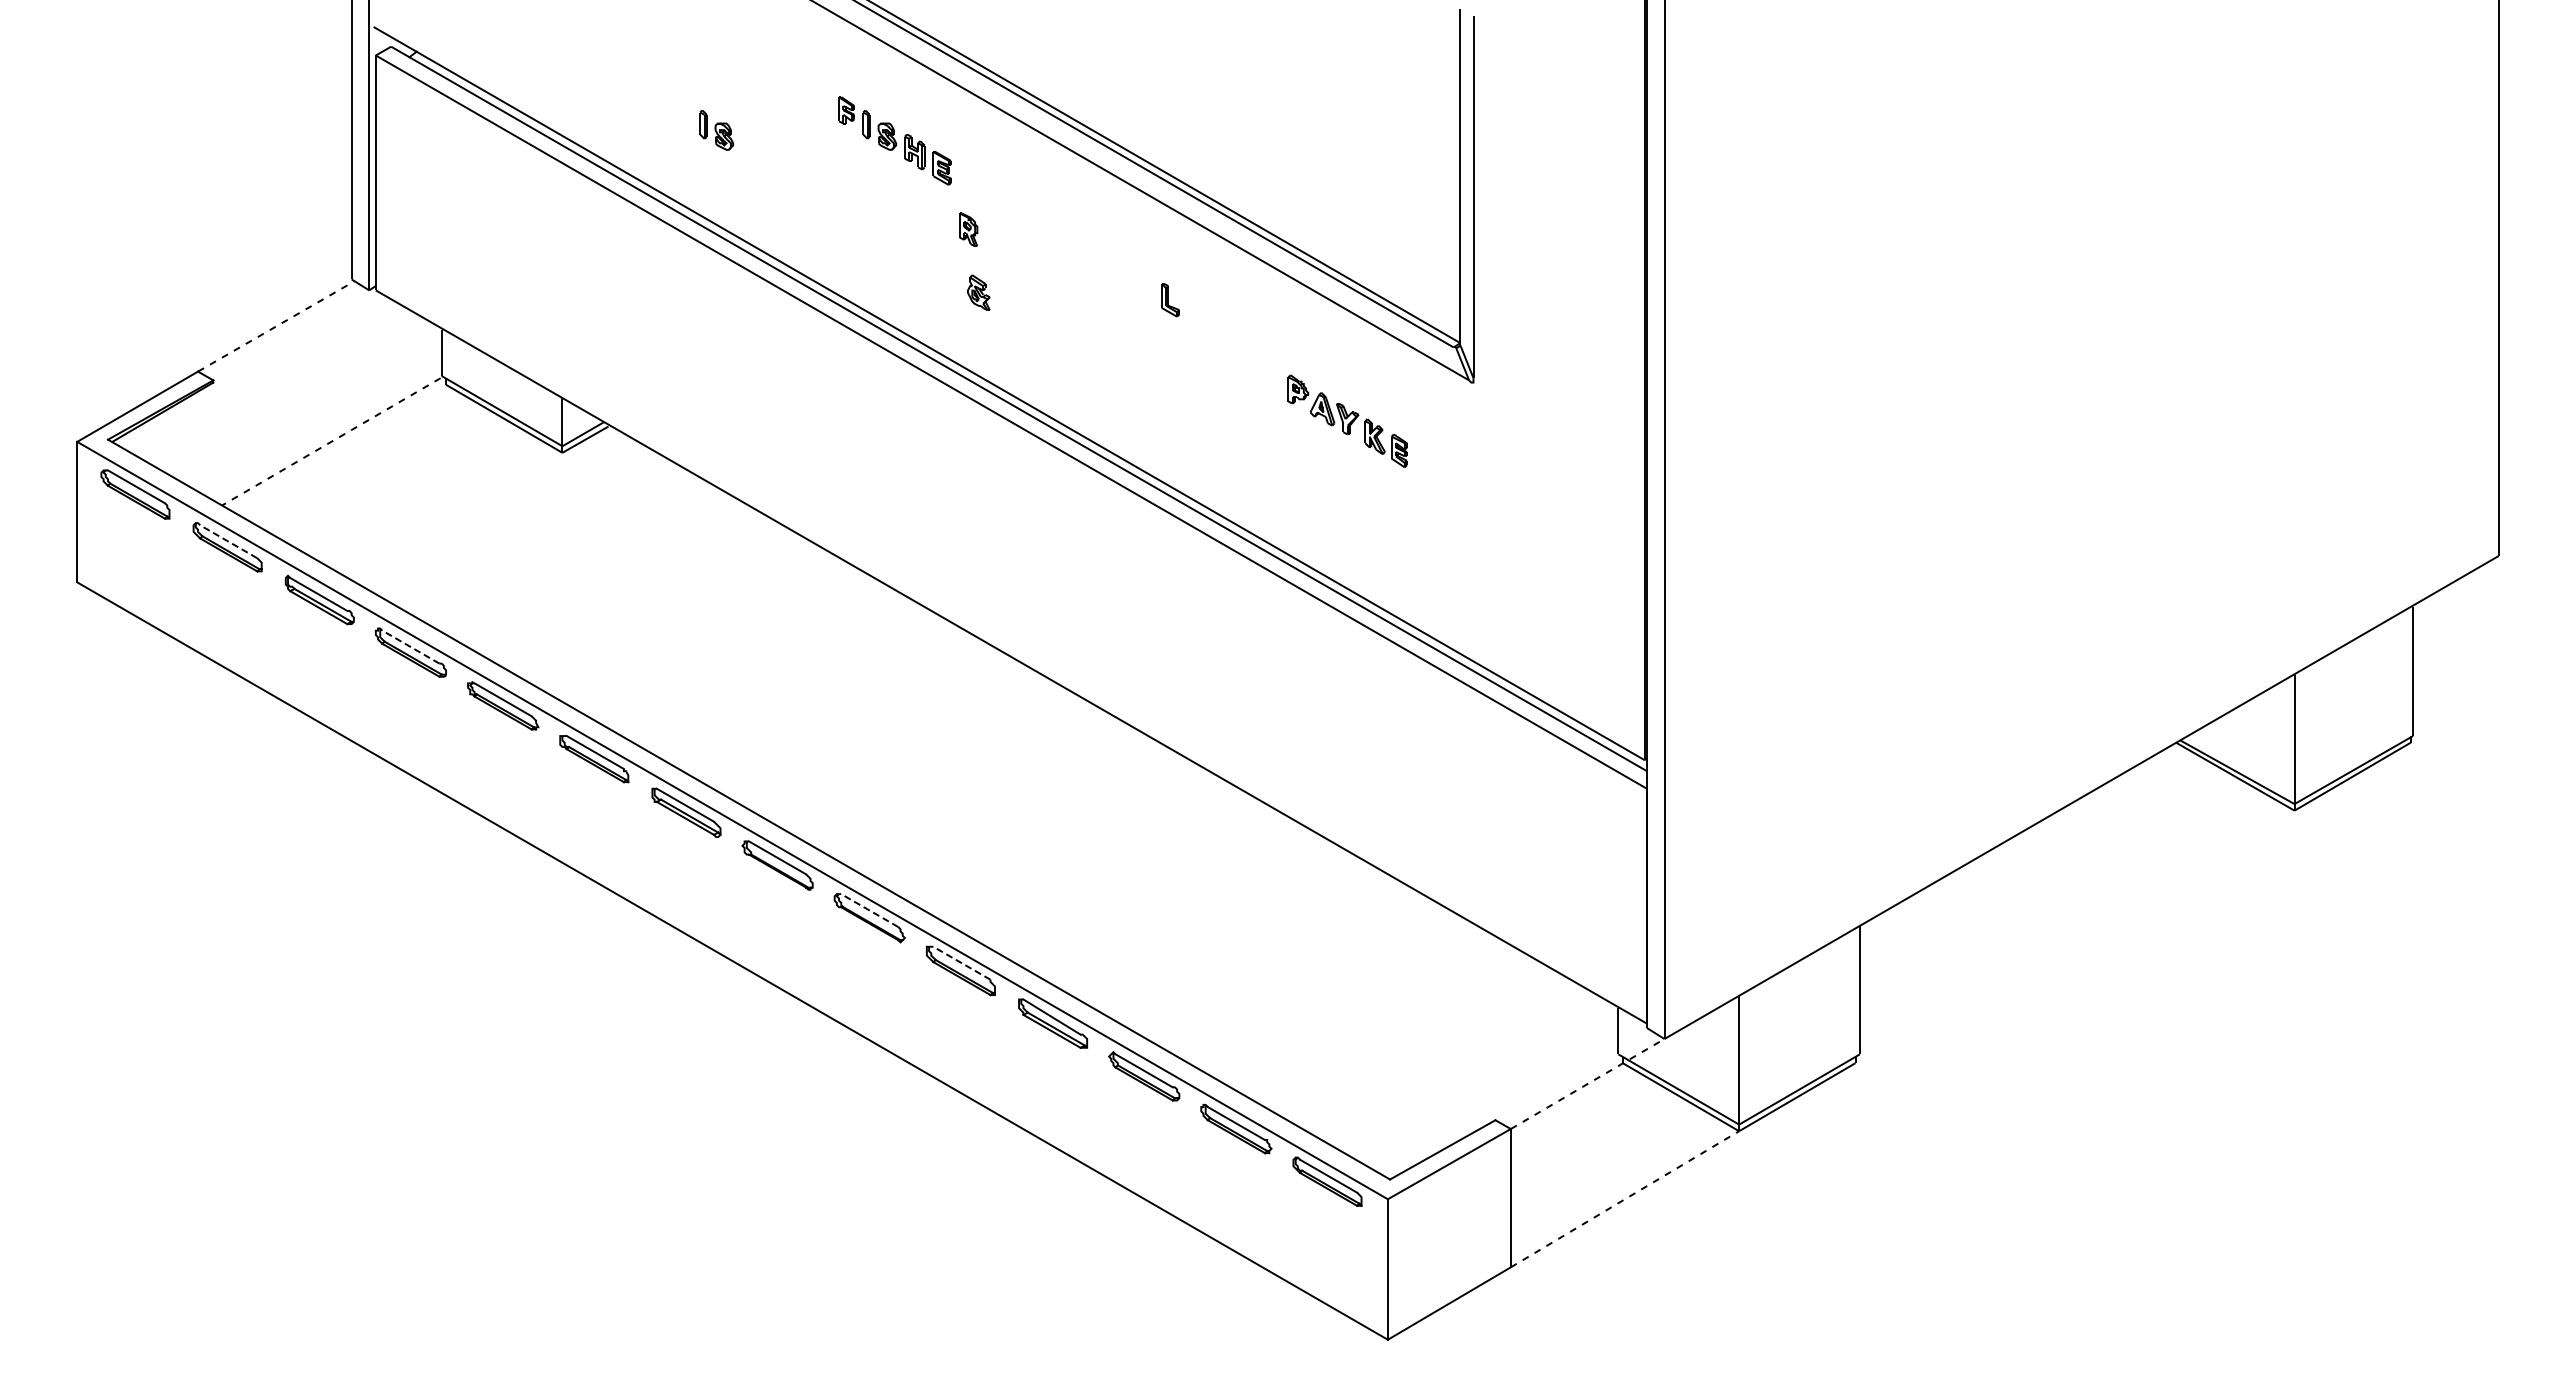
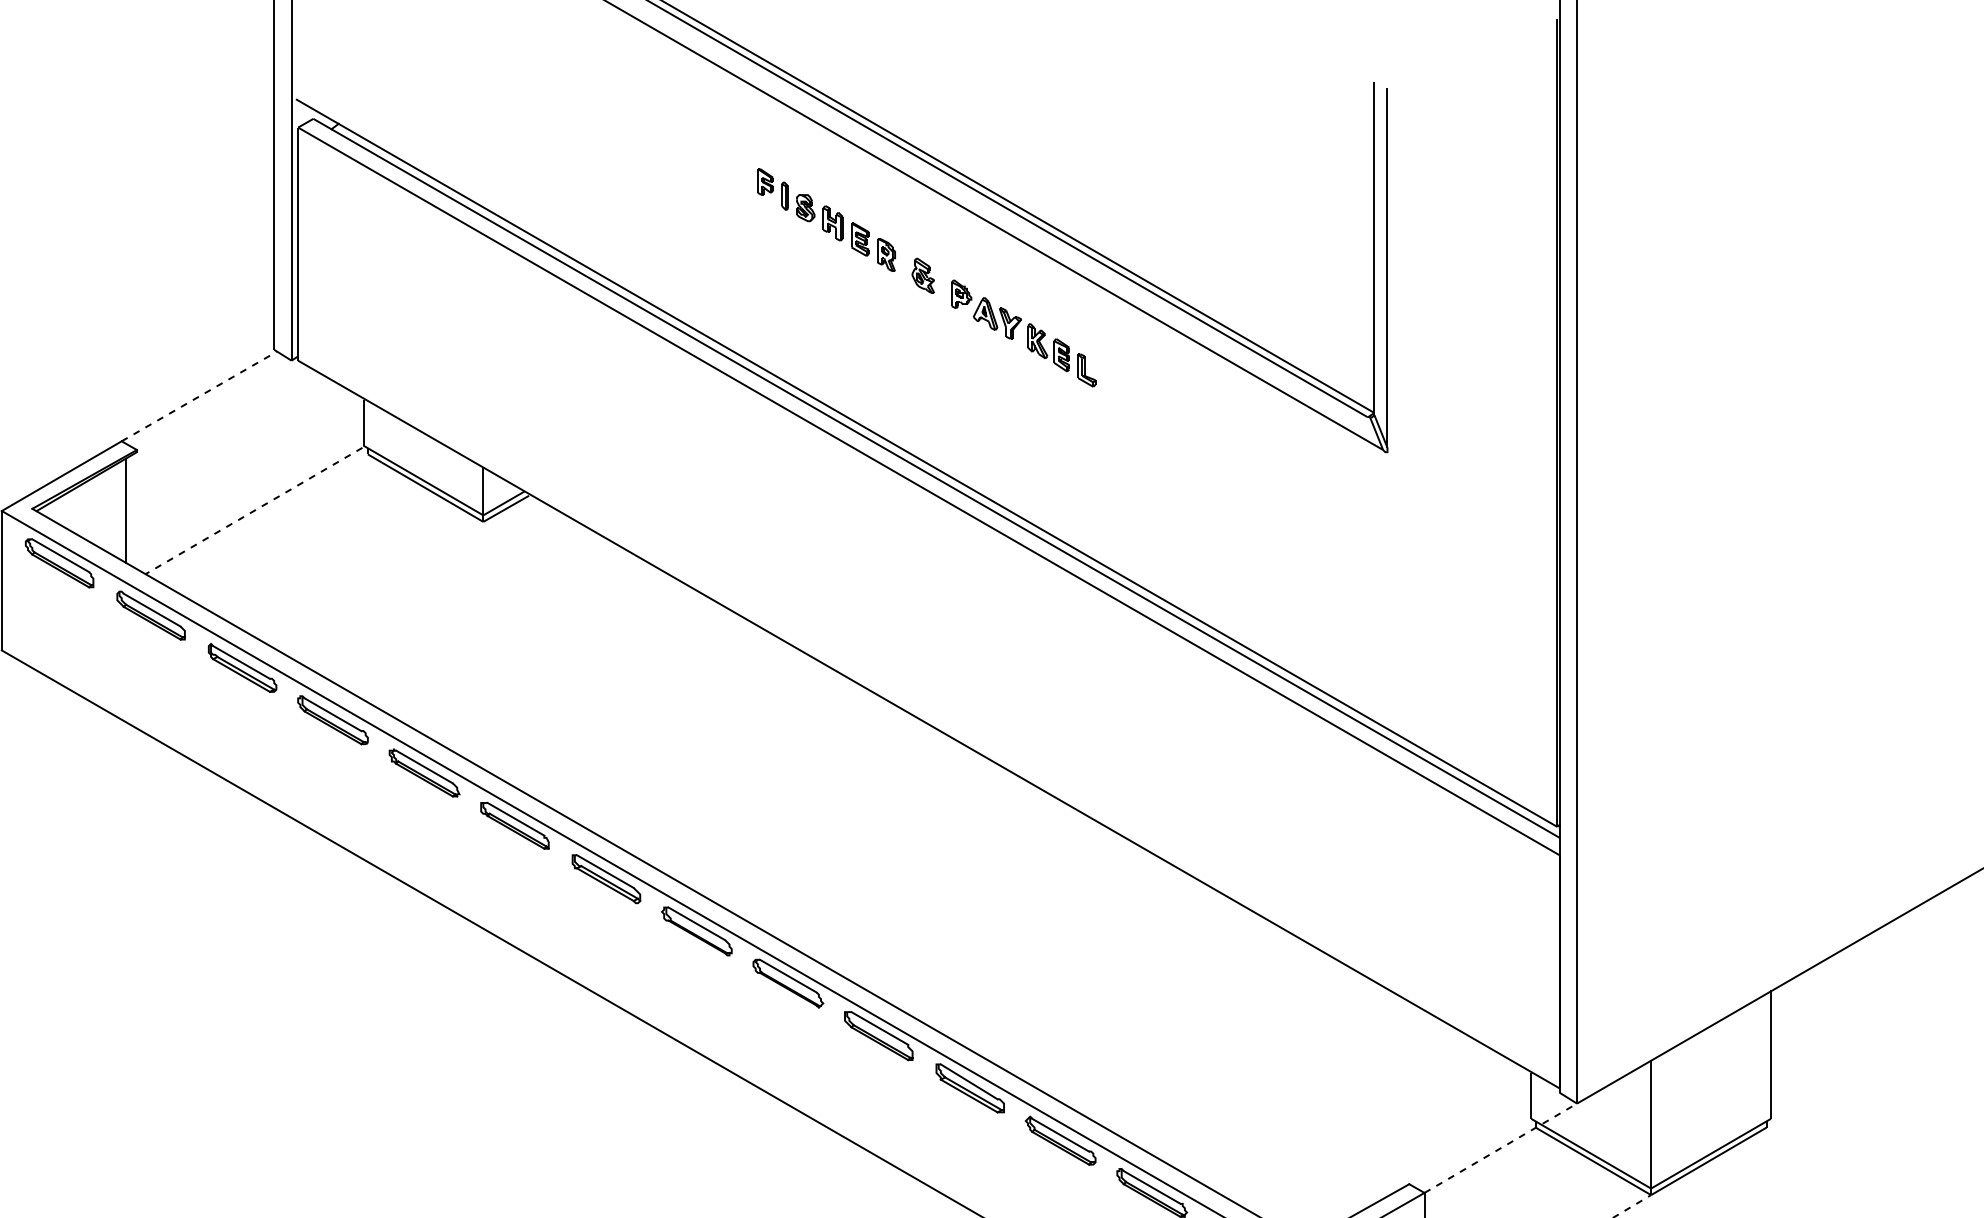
part: (716, 130) -> (636, 202), removed
part: (968, 229) -> (886, 254), moved
part: (978, 292) -> (923, 275), moved
part: (1347, 420) -> (1010, 325), moved
line: (202, 441) -> (126, 510), added
line: (228, 541) -> (151, 609), dashed -> solid
line: (410, 647) -> (332, 715), dashed -> solid
line: (869, 910) -> (788, 976), dashed -> solid
line: (961, 963) -> (879, 1028), dashed -> solid

